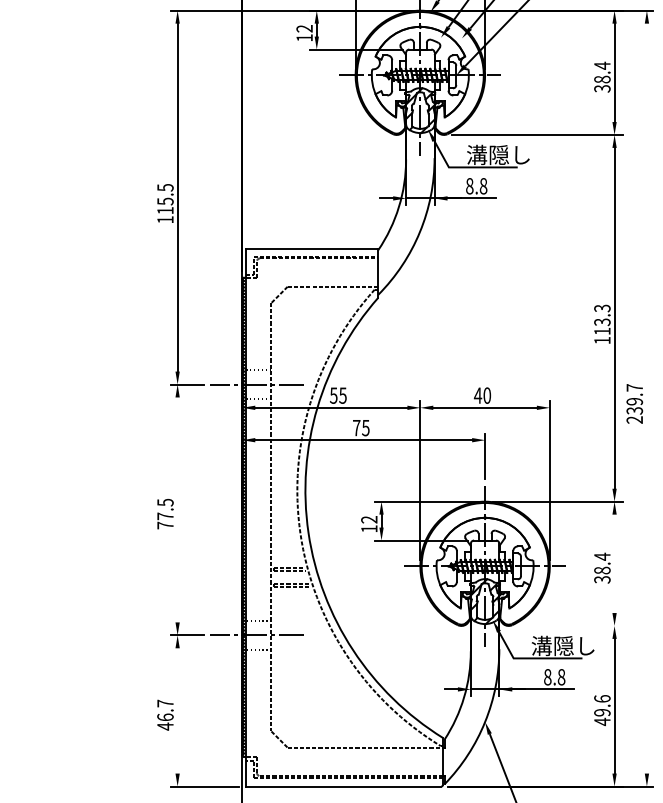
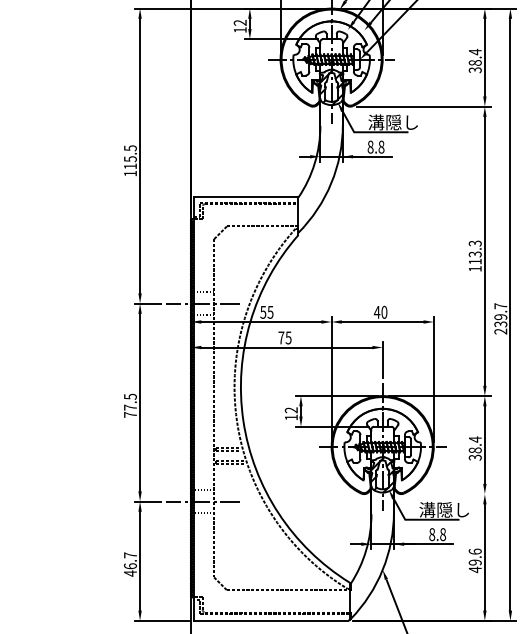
line: (647, 398) -> (510, 314), added
line: (178, 509) -> (140, 402), added
line: (614, 563) -> (484, 444), added
line: (178, 710) -> (140, 560), added

